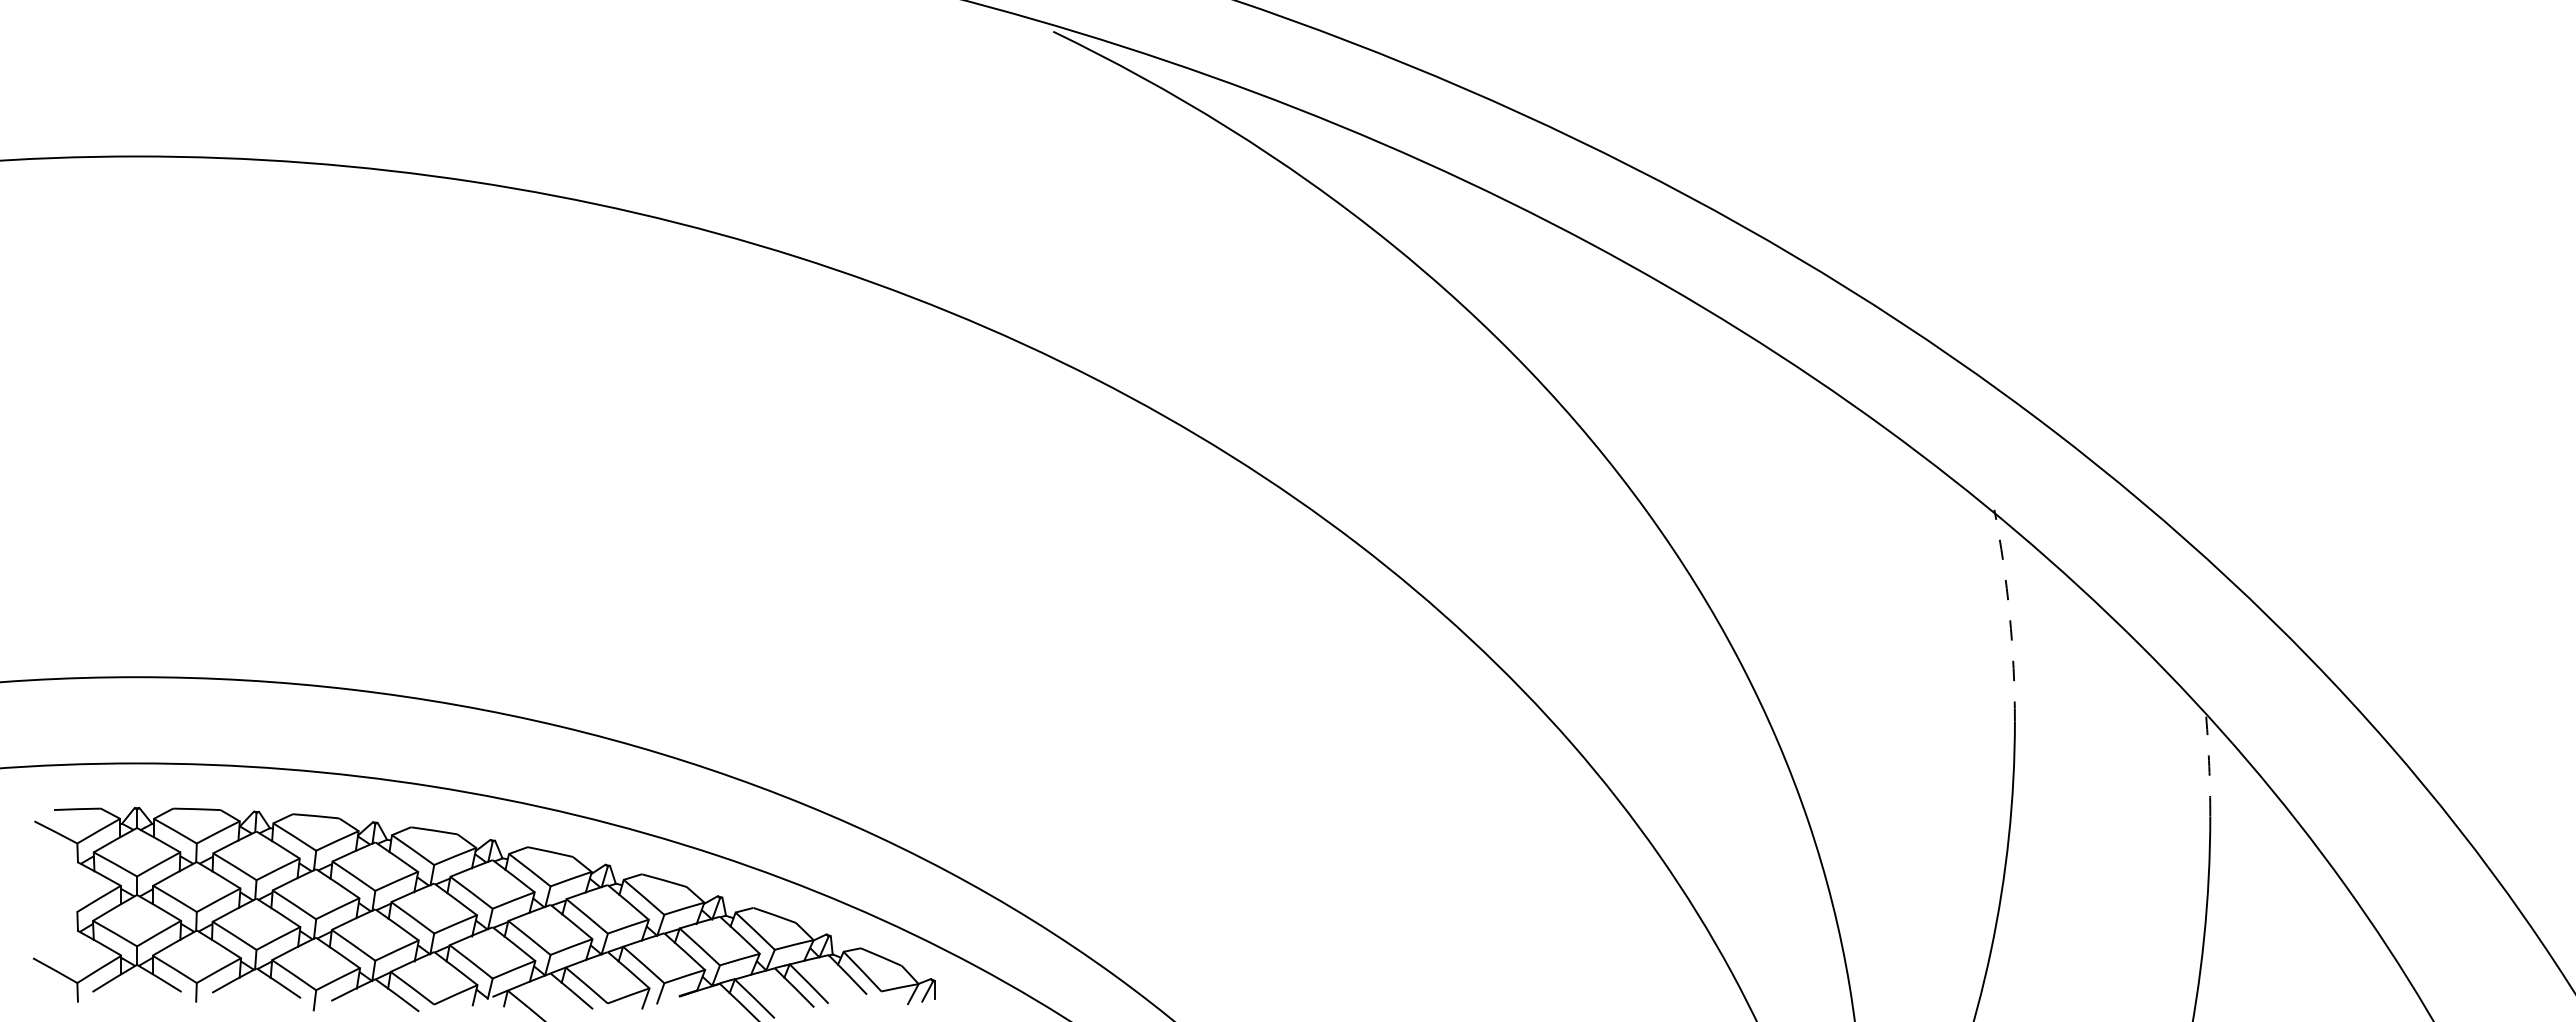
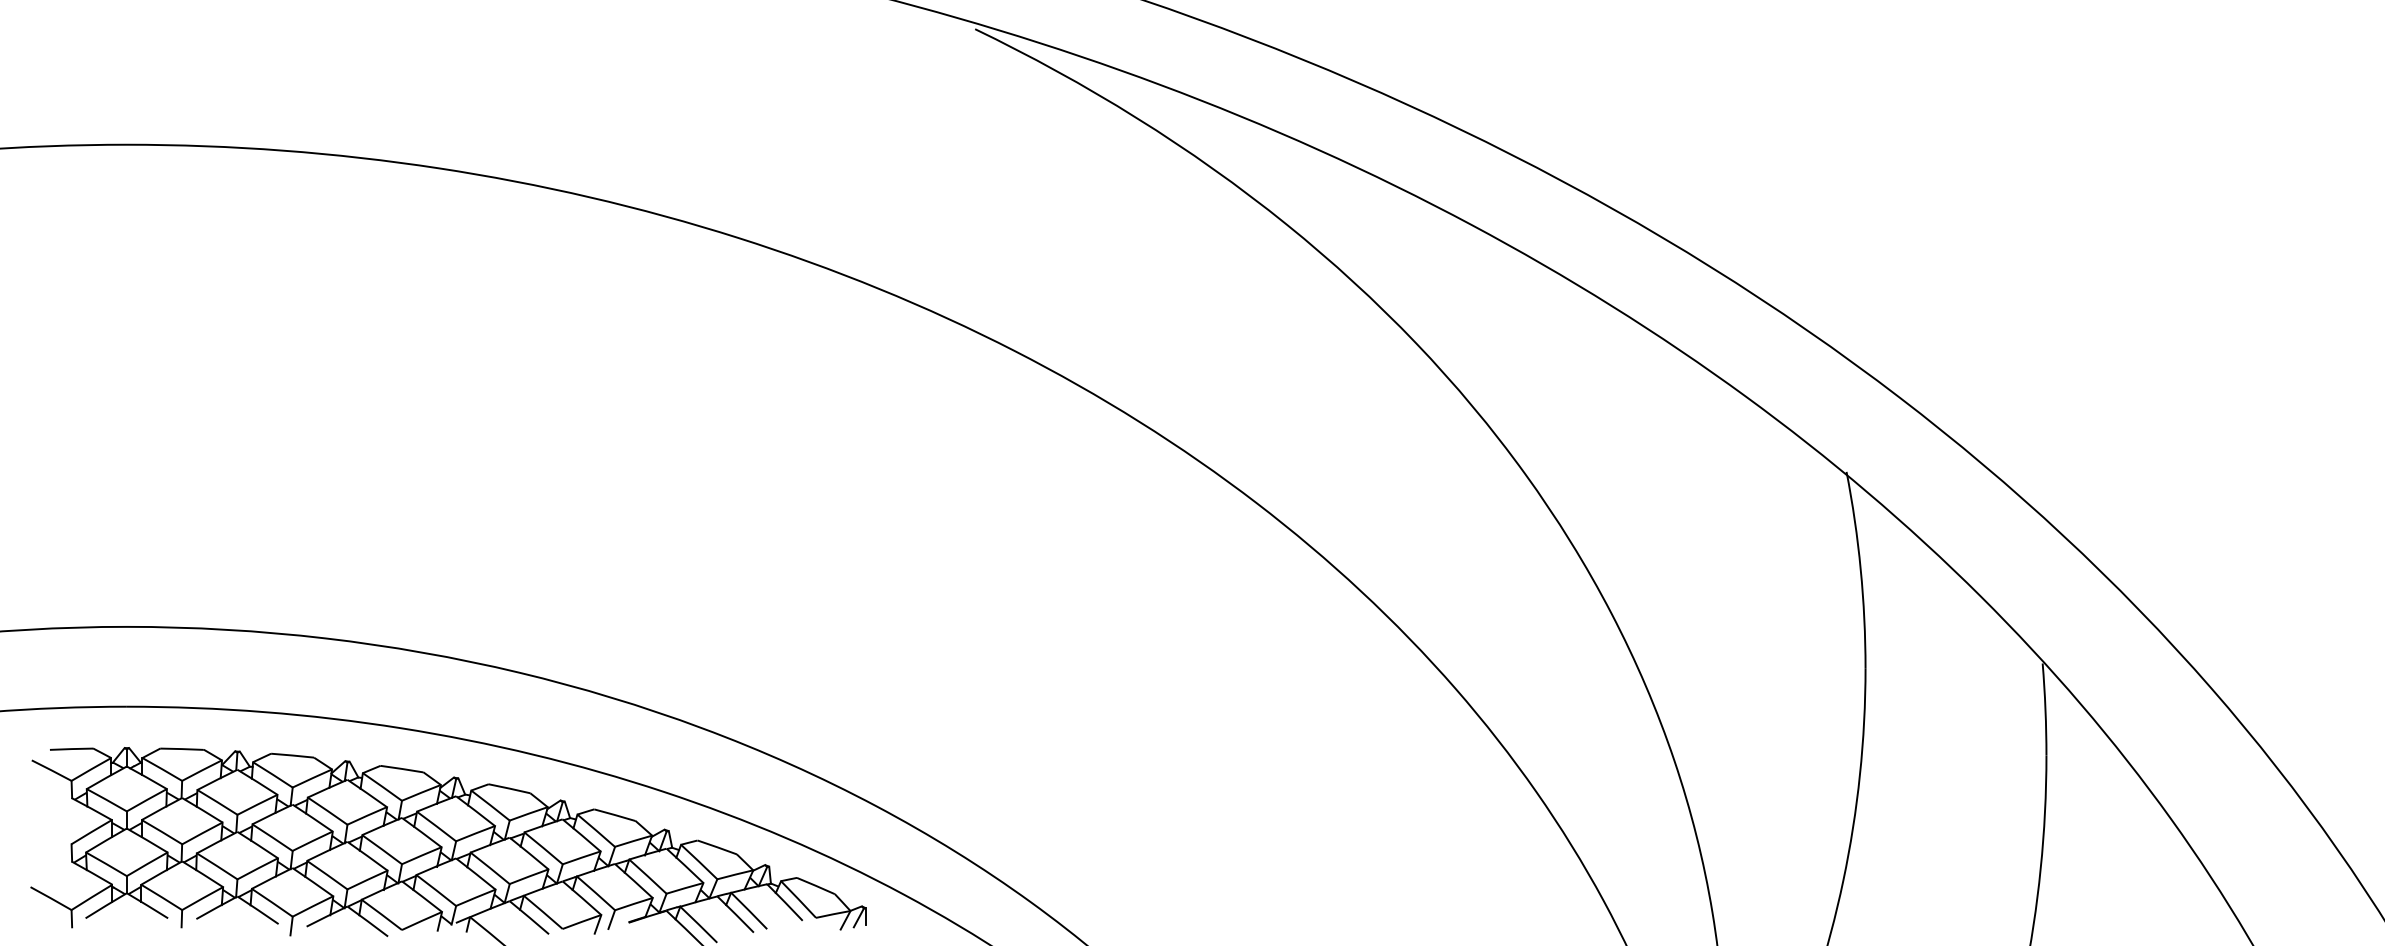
arc: (2009, 615) -> (1860, 569), dashed -> solid
arc: (2209, 766) -> (2045, 709), dashed -> solid

